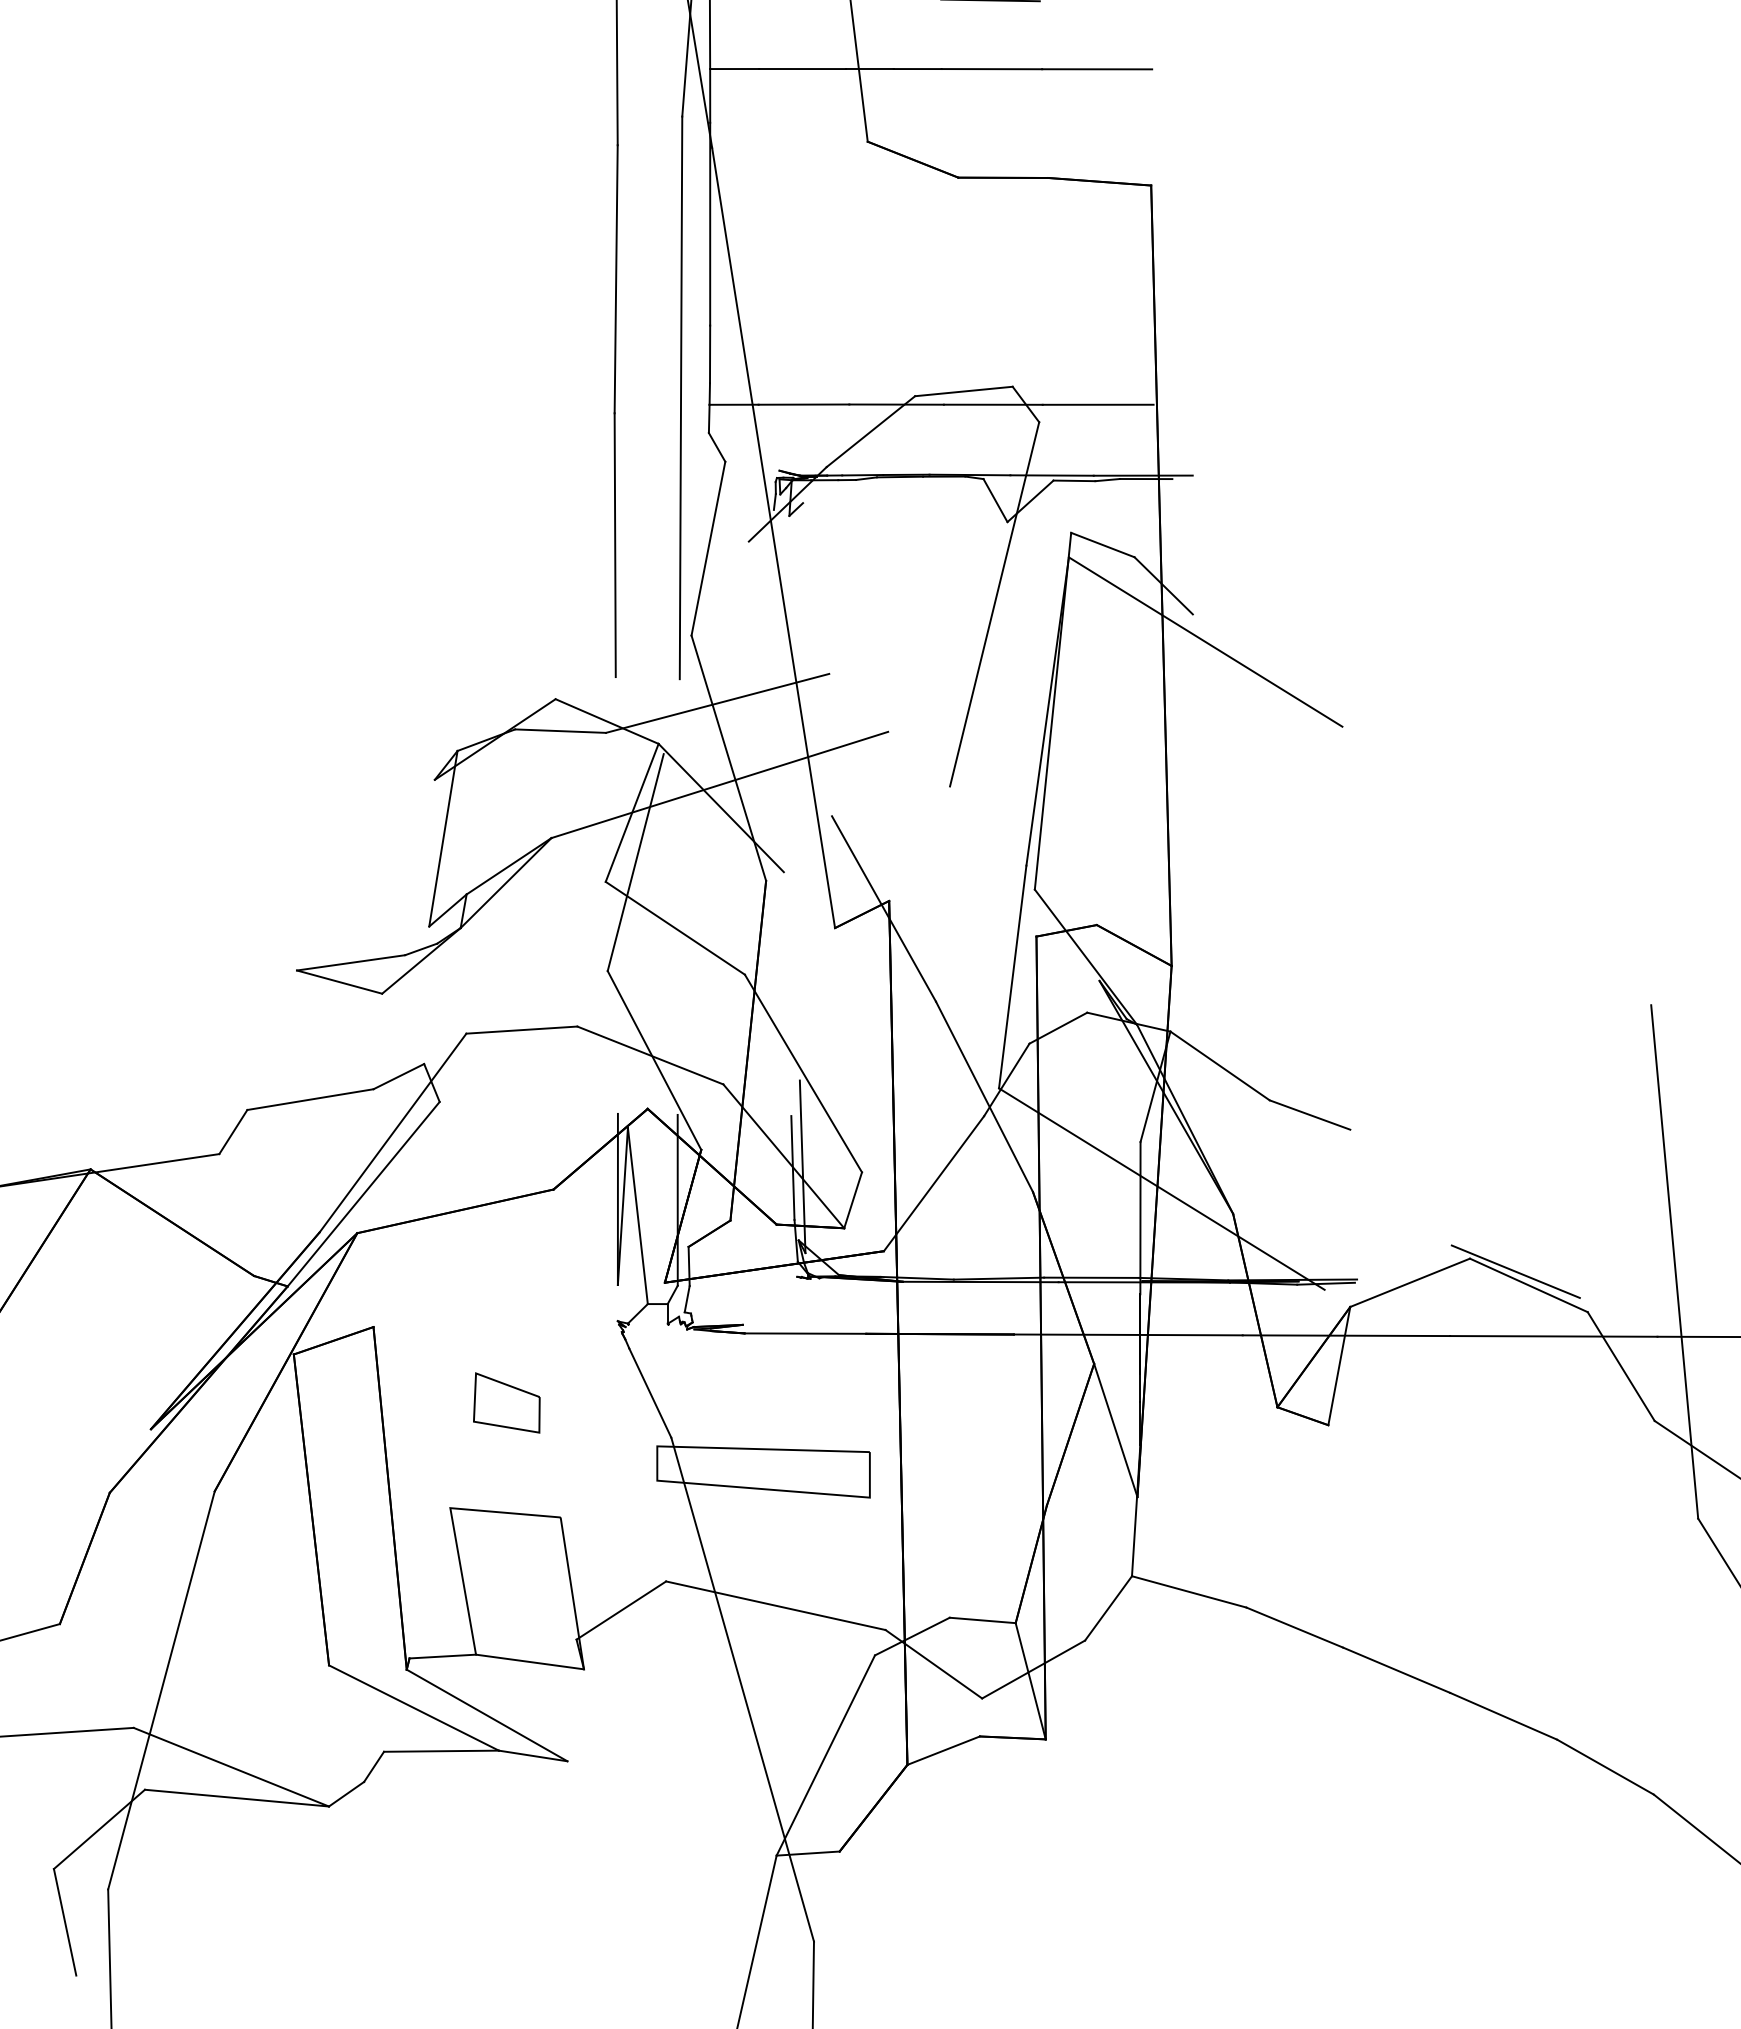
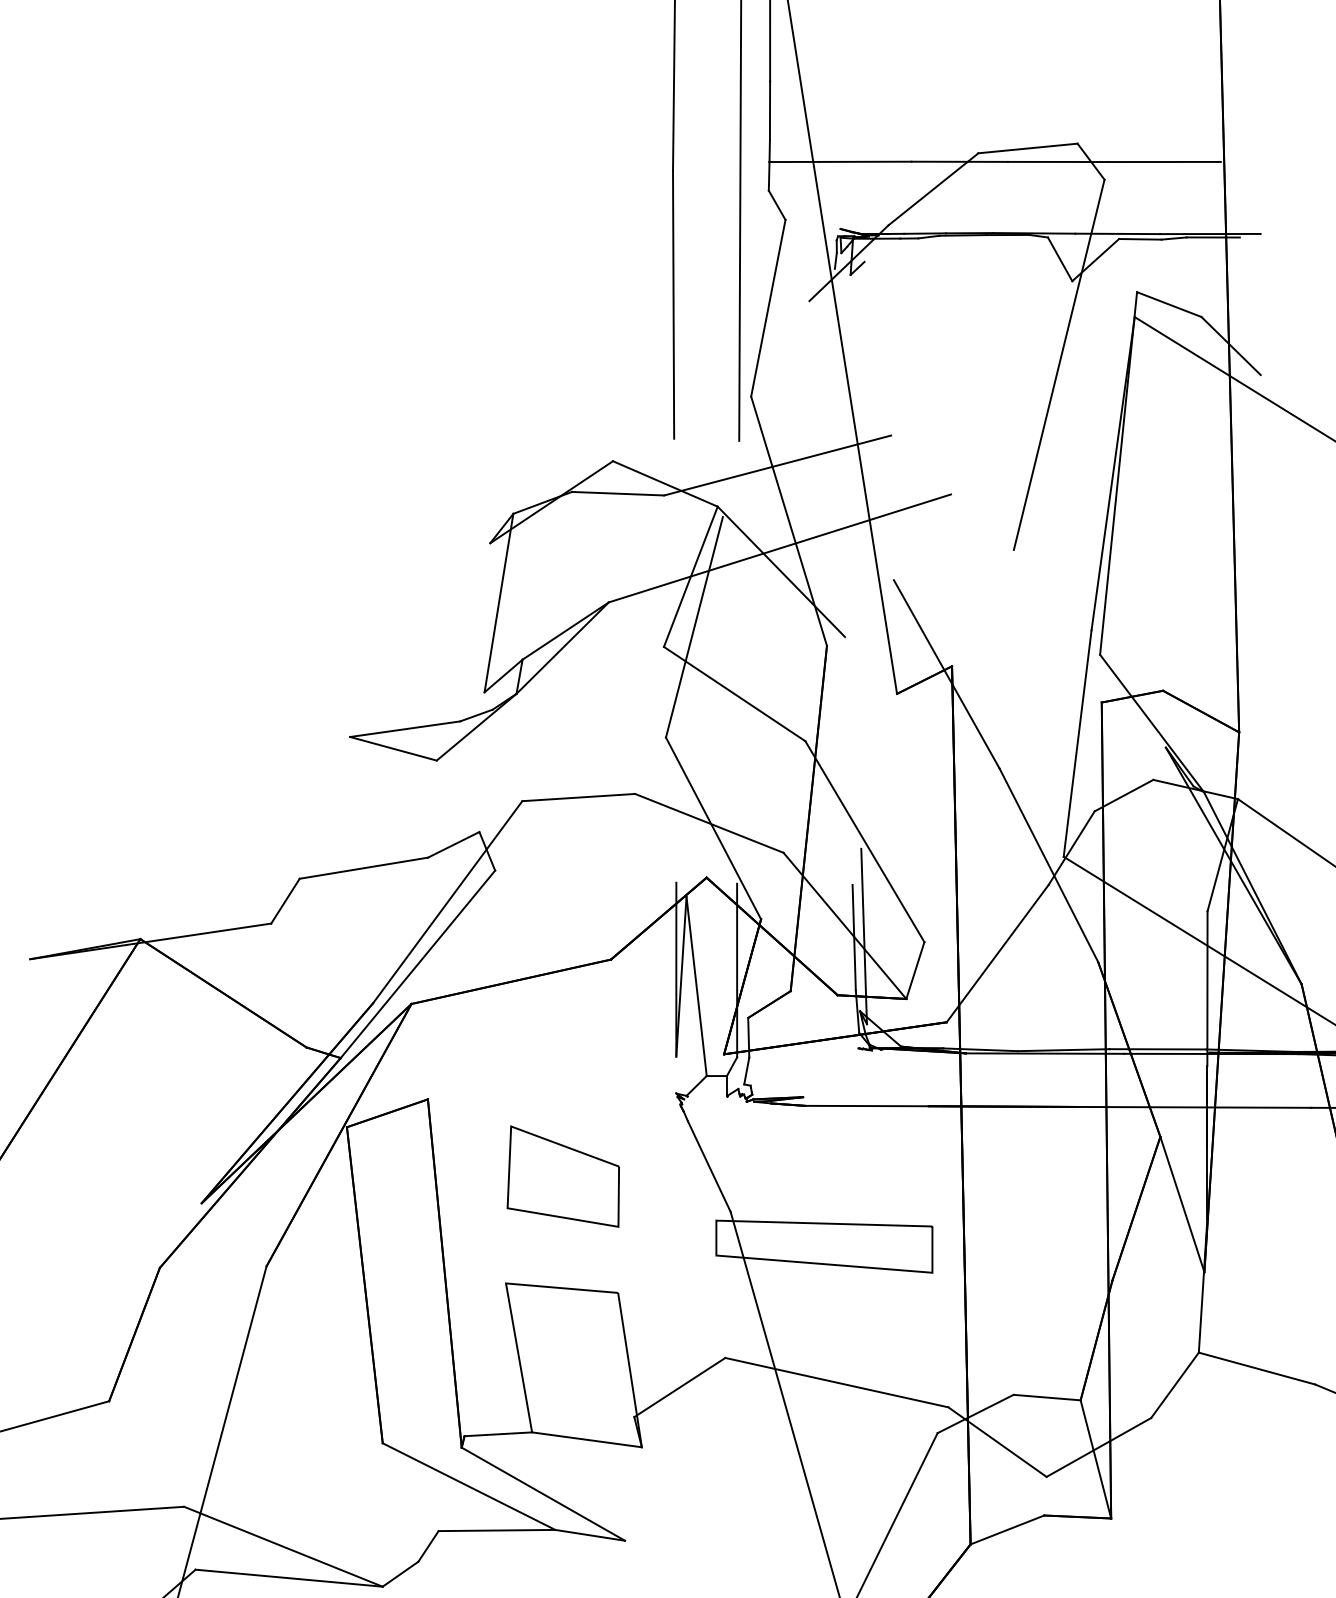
part: (506, 1402) -> (563, 1176), size x1.67

